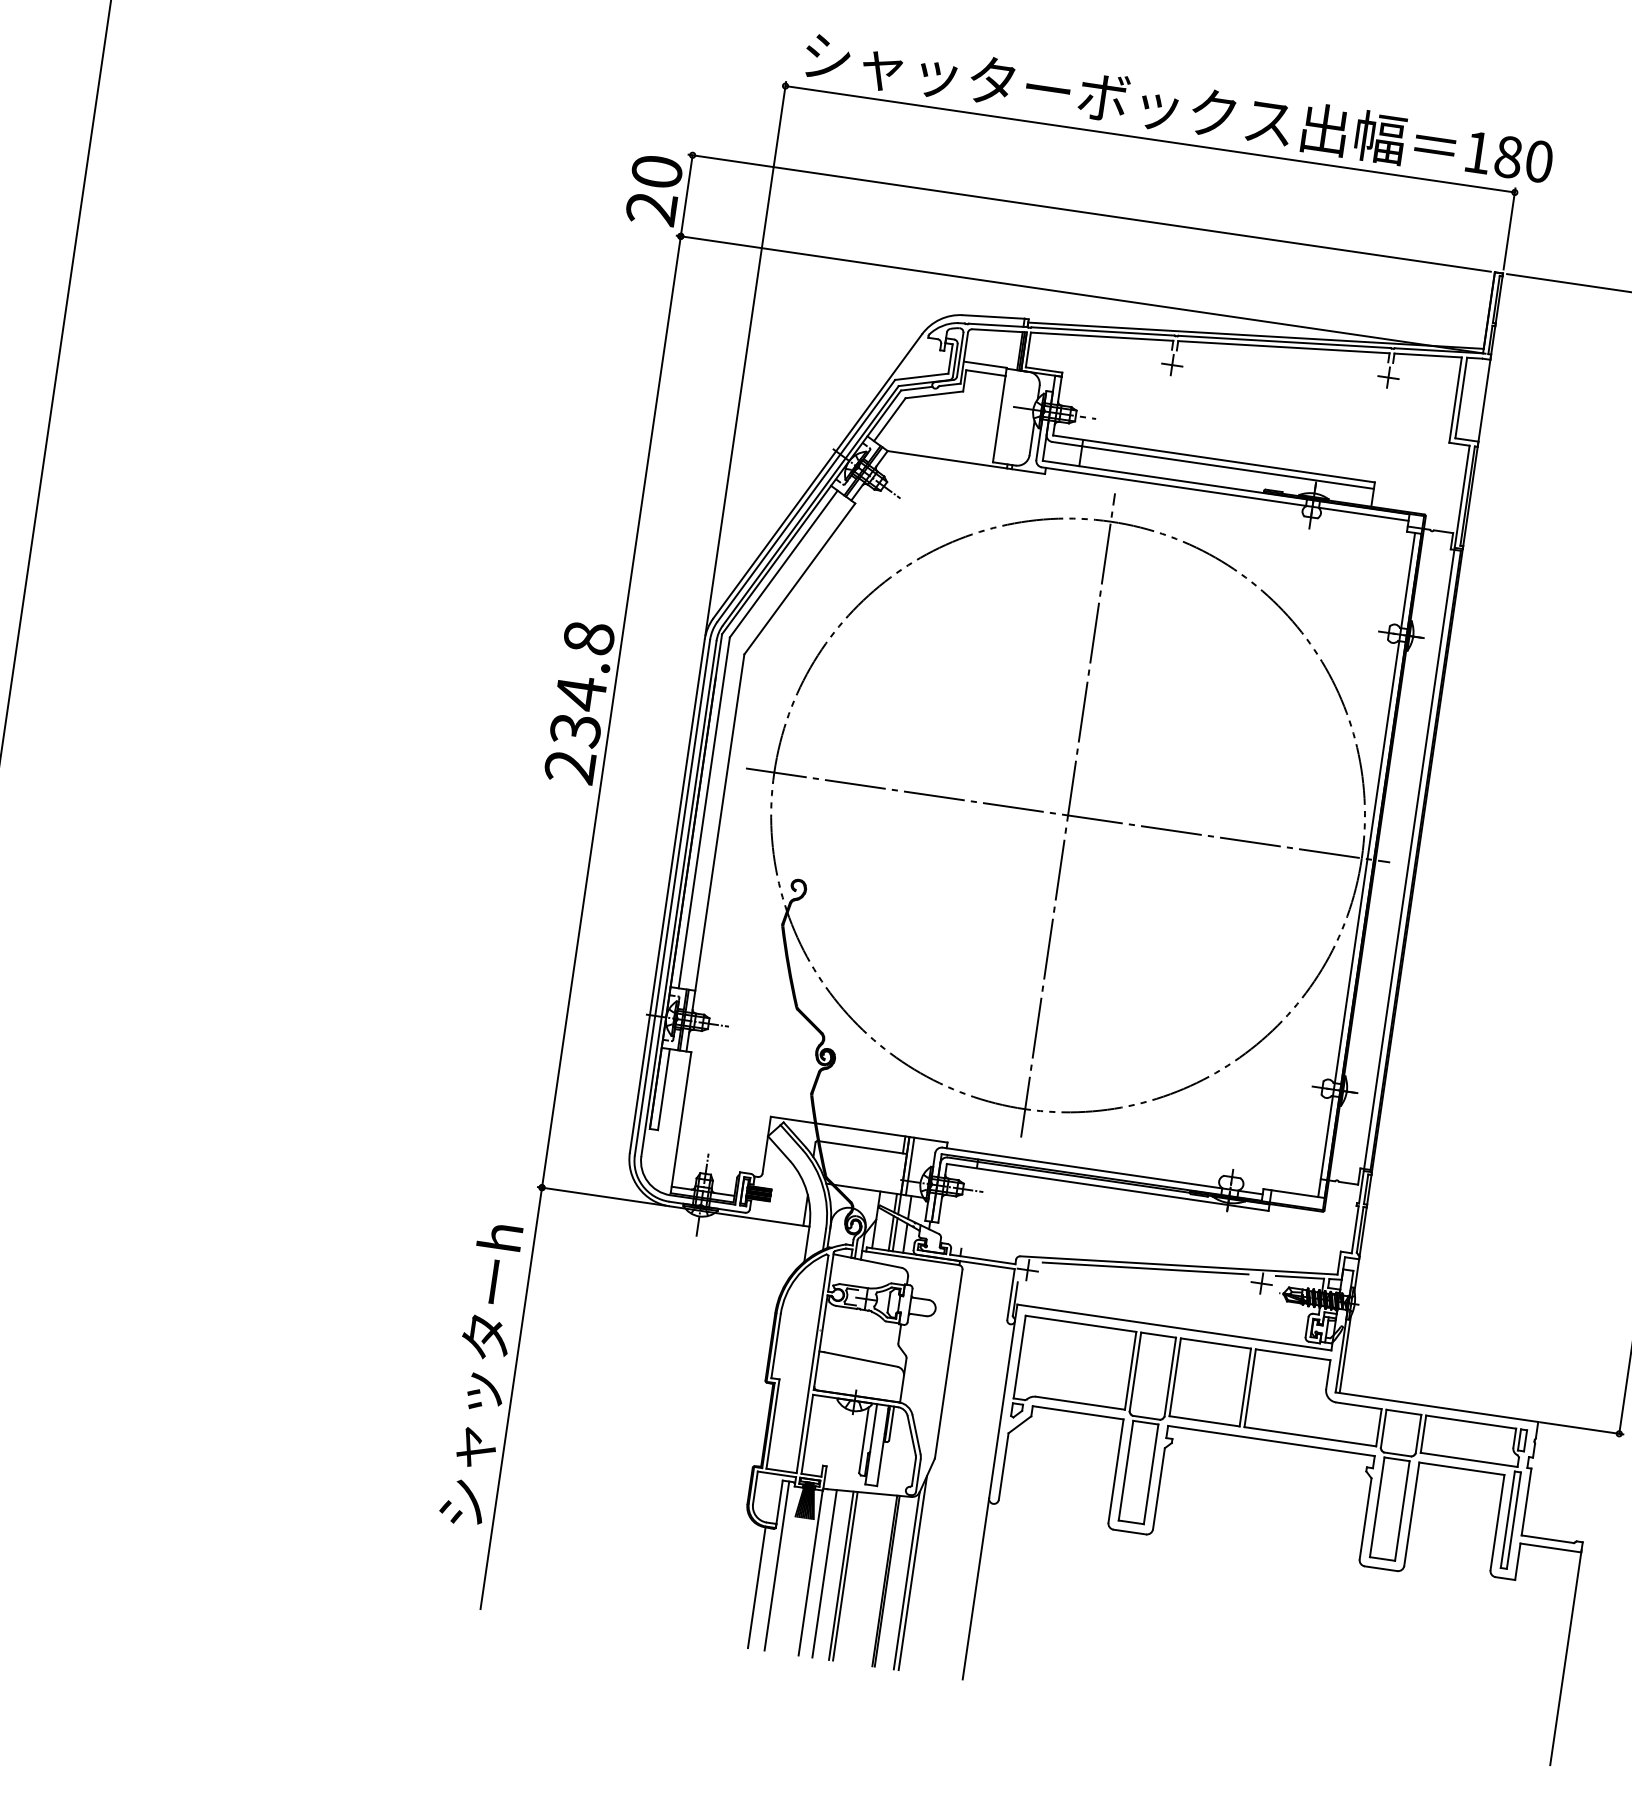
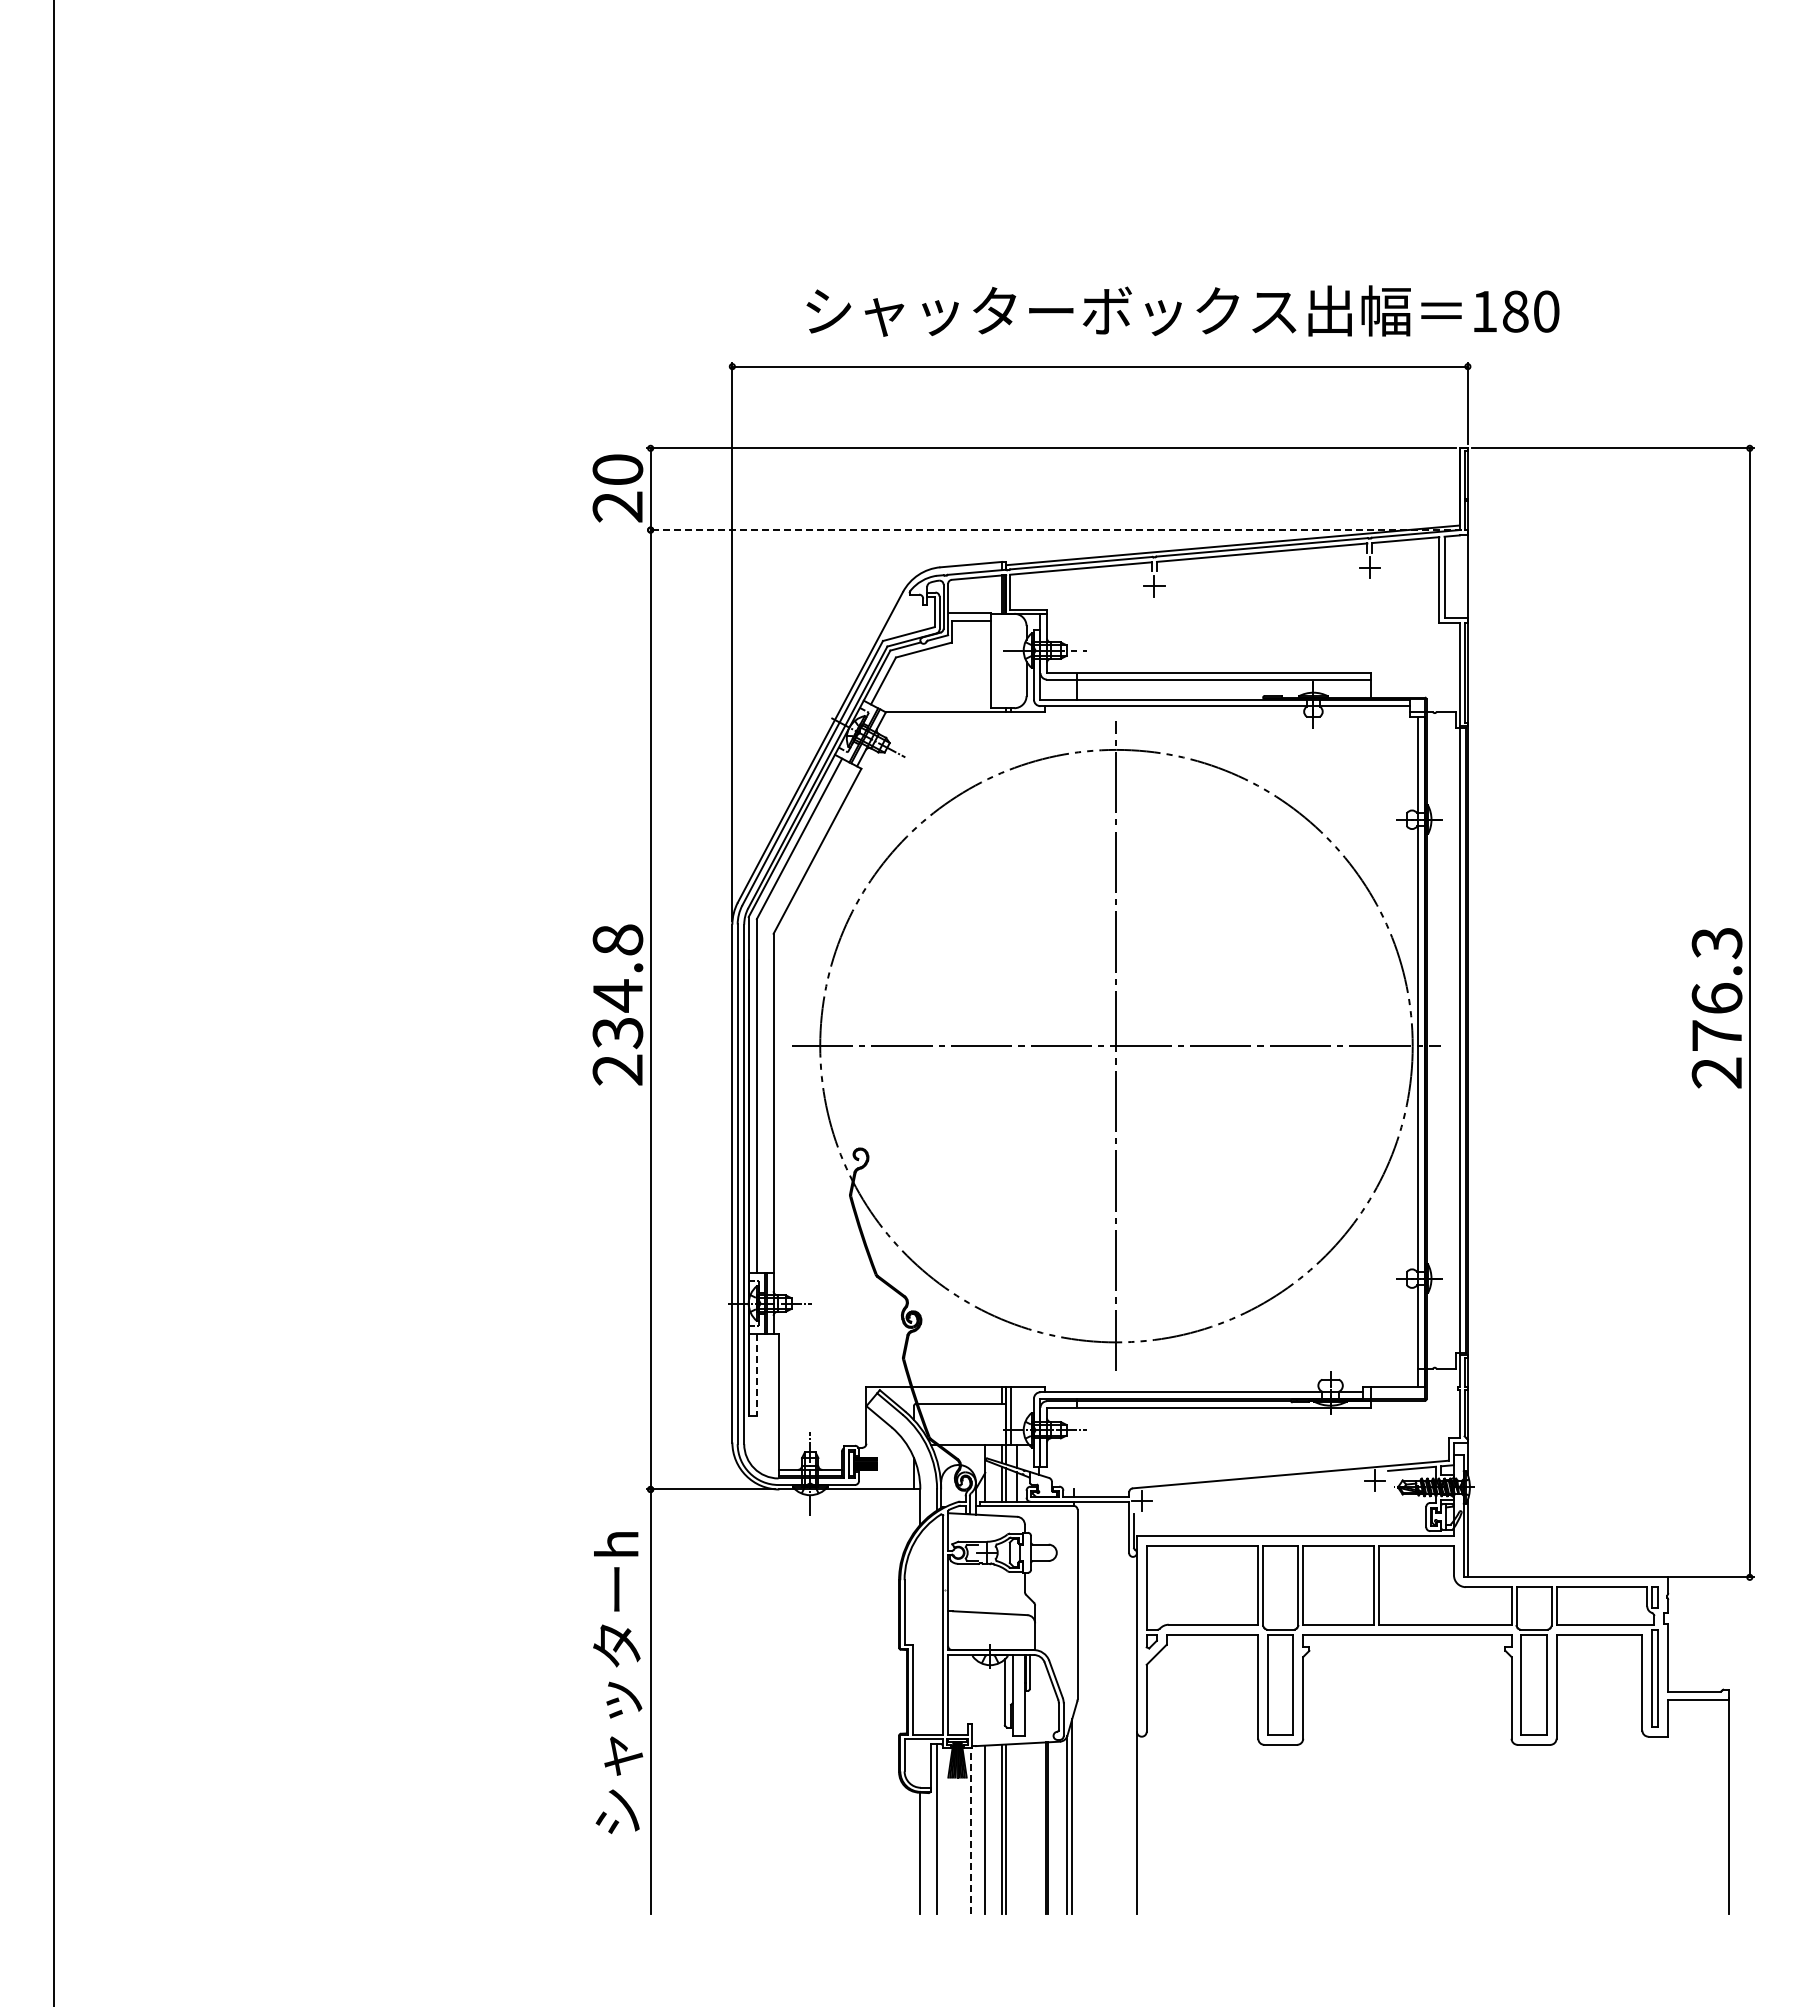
text: (1178, 107) -> (1182, 310), moved
line: (1081, 295) -> (1054, 530), solid -> dashed
line: (663, 1089) -> (756, 1375), solid -> dashed
line: (1144, 1268) -> (1257, 1482), removed
line: (810, 1572) -> (971, 1830), solid -> dashed

